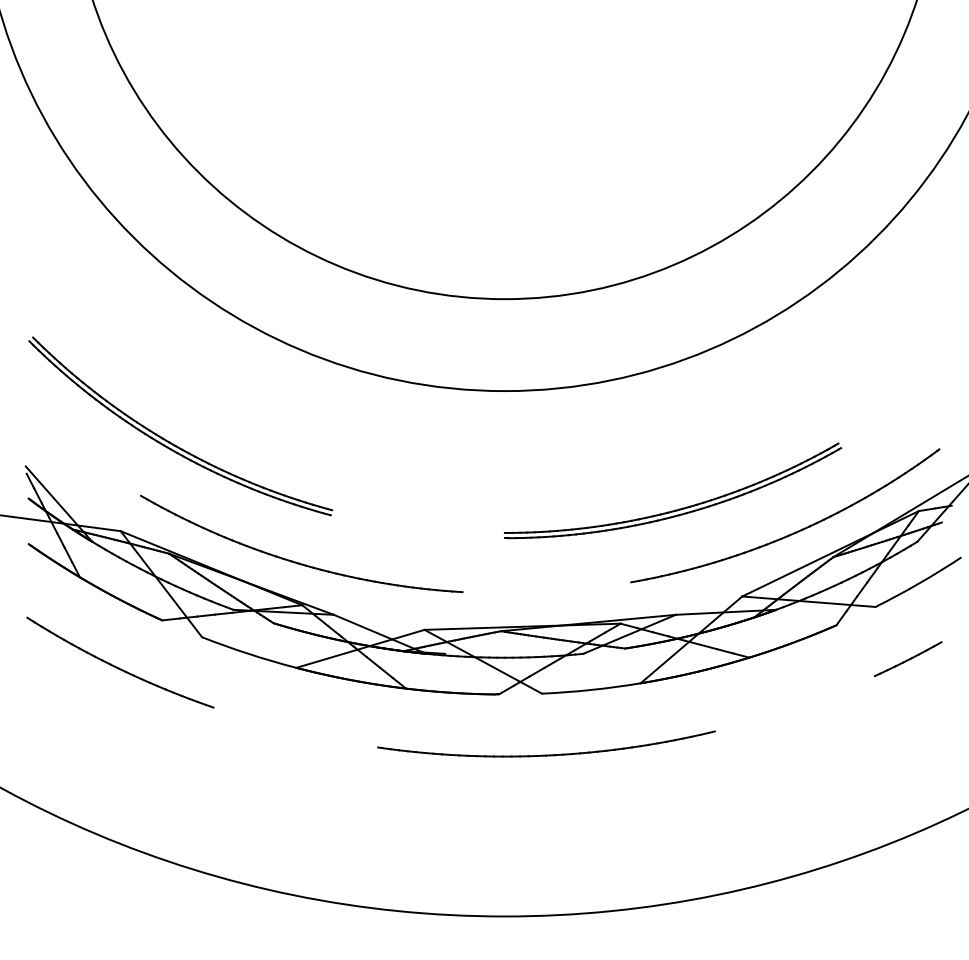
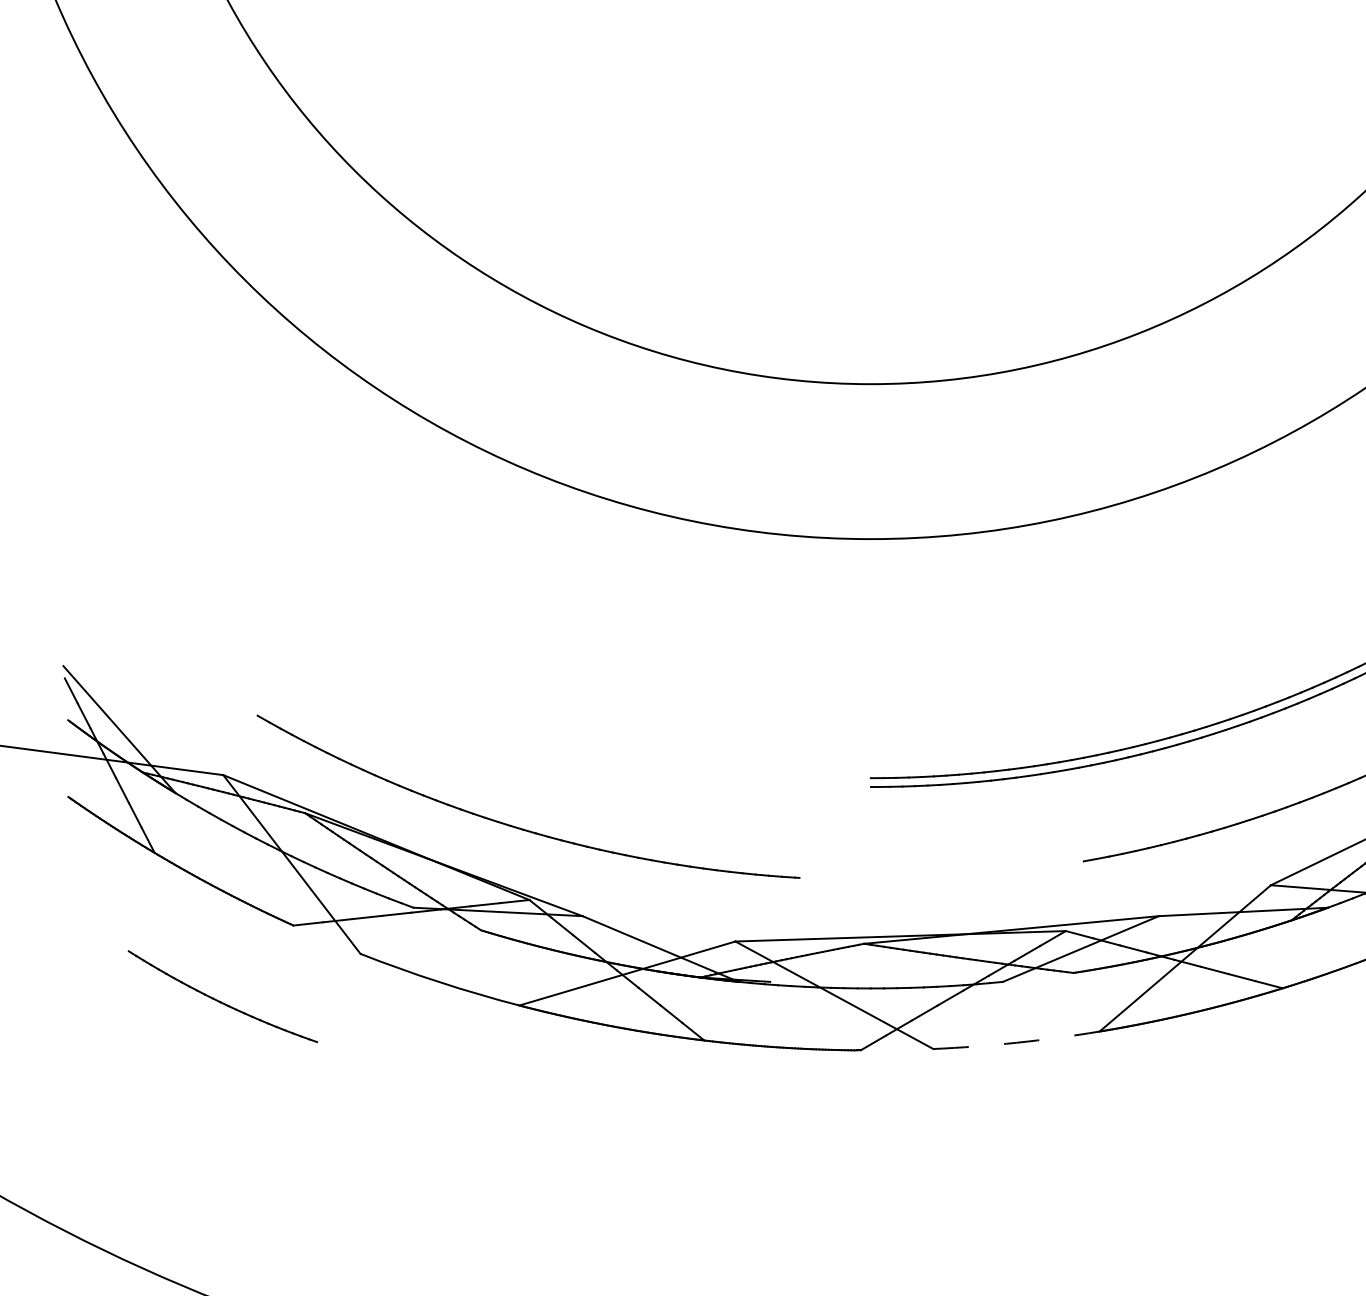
part: (170, 441) -> (307, 624), removed
part: (120, 662) -> (223, 996), size x0.6
arc: (591, 689) -> (1016, 1041), solid -> dashed
part: (546, 754) -> (940, 1151), removed

